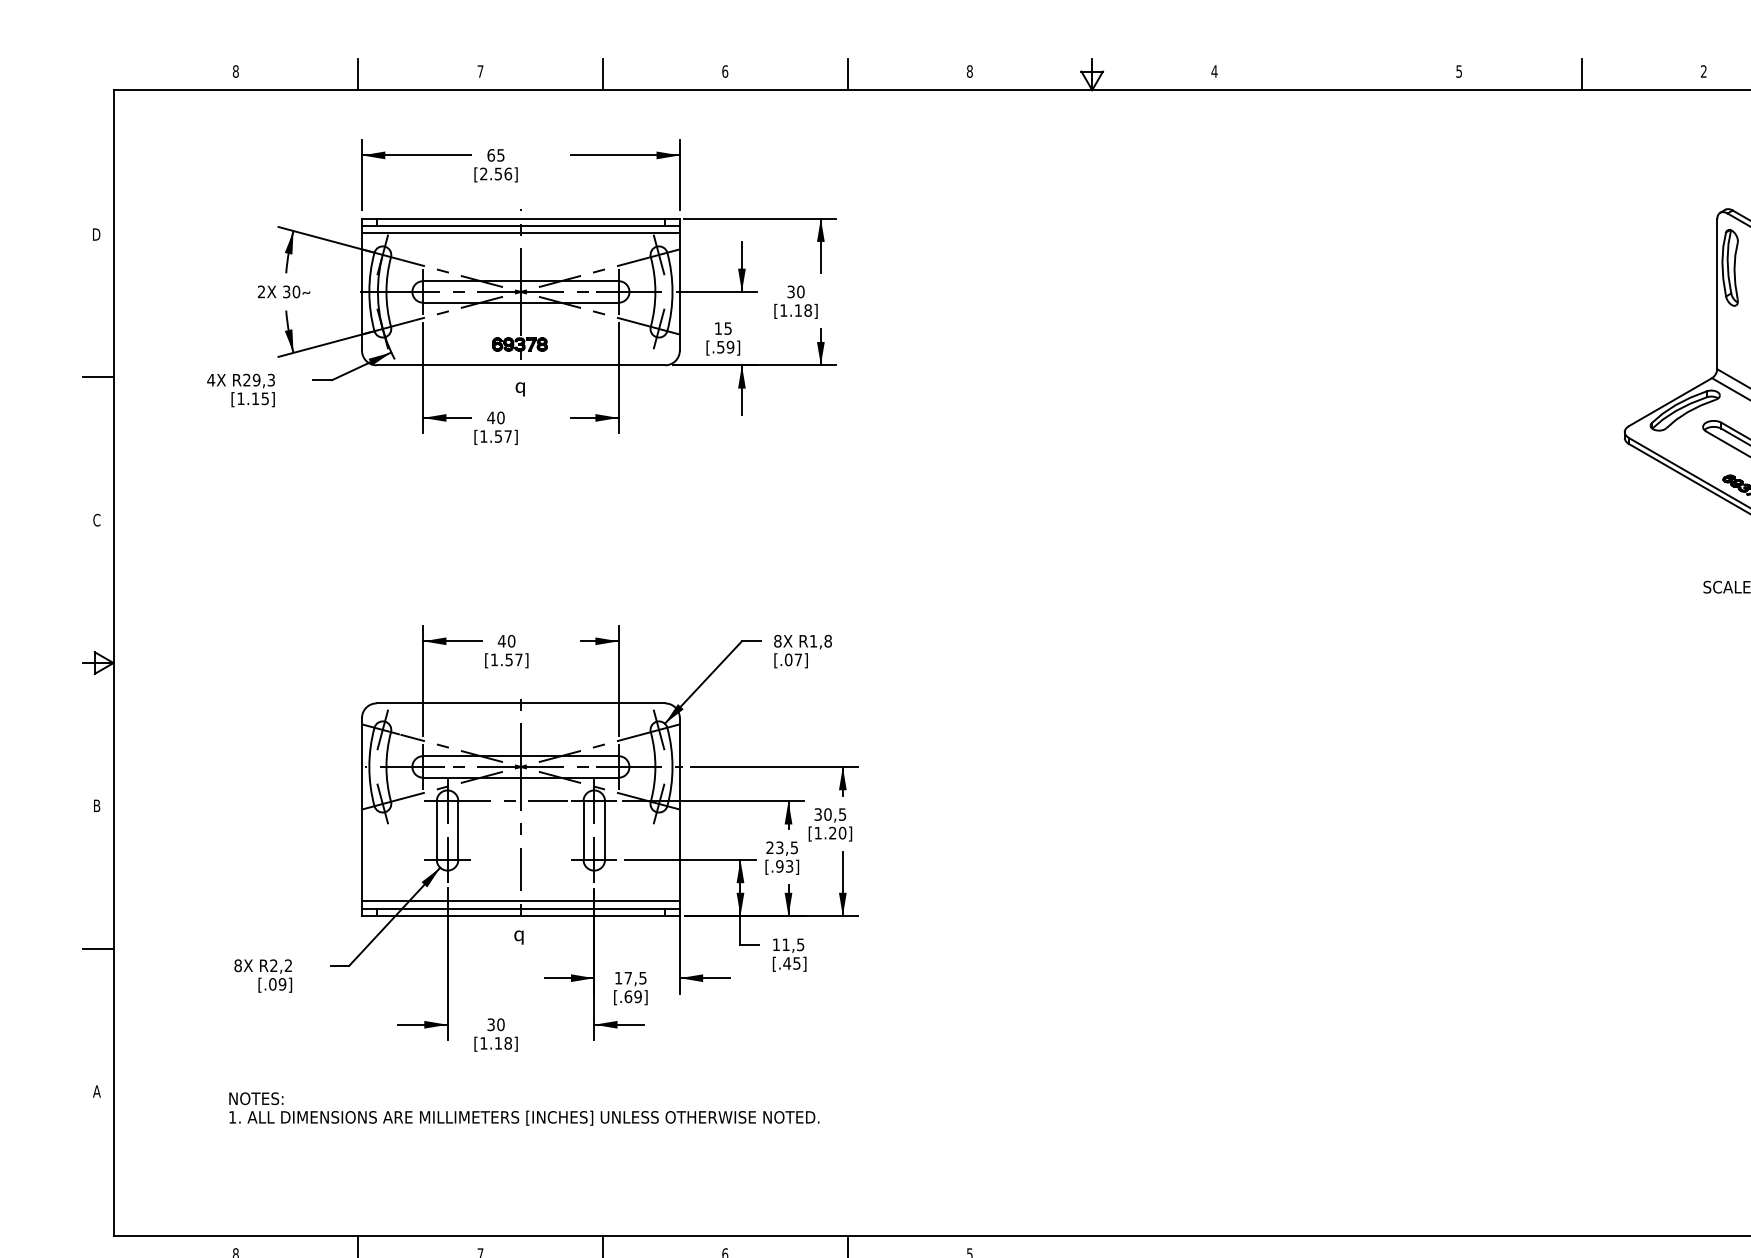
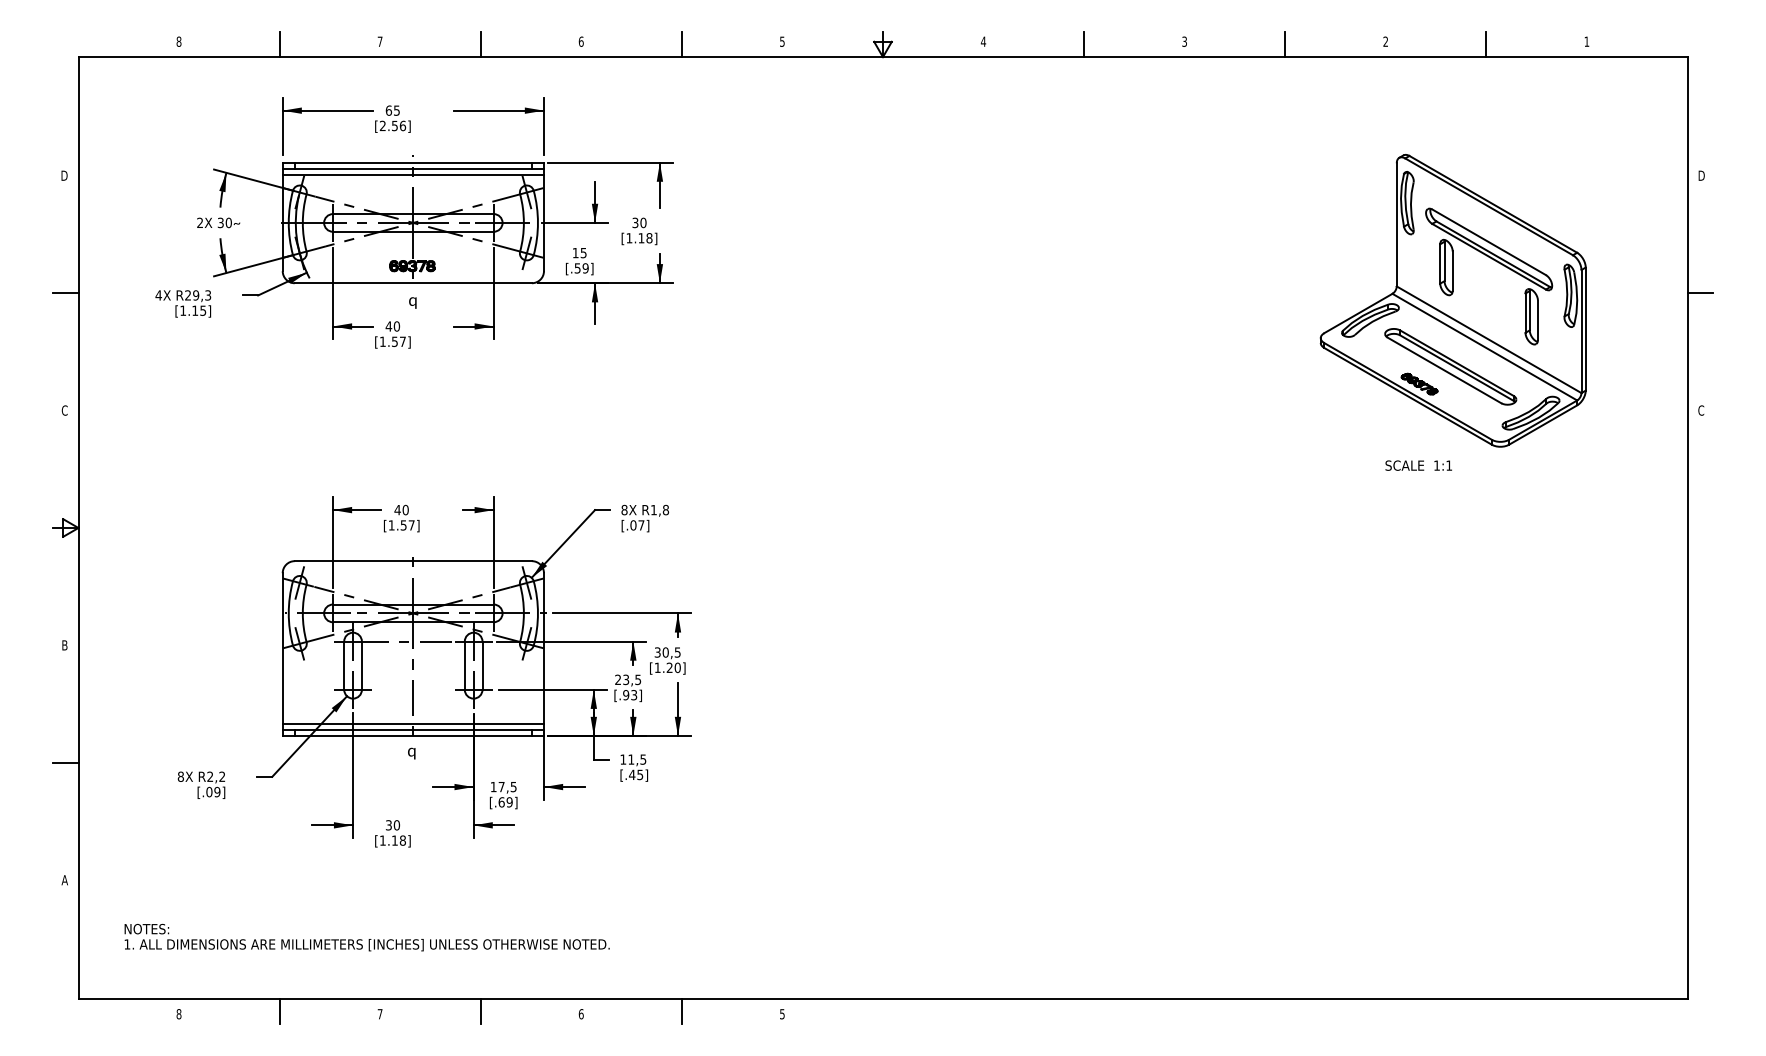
text: (1459, 70) -> (1184, 40), 5 -> 3
text: (969, 71) -> (782, 41), 8 -> 5
line: (1337, 74) -> (1084, 44), added
text: (523, 1108) -> (366, 937), moved

